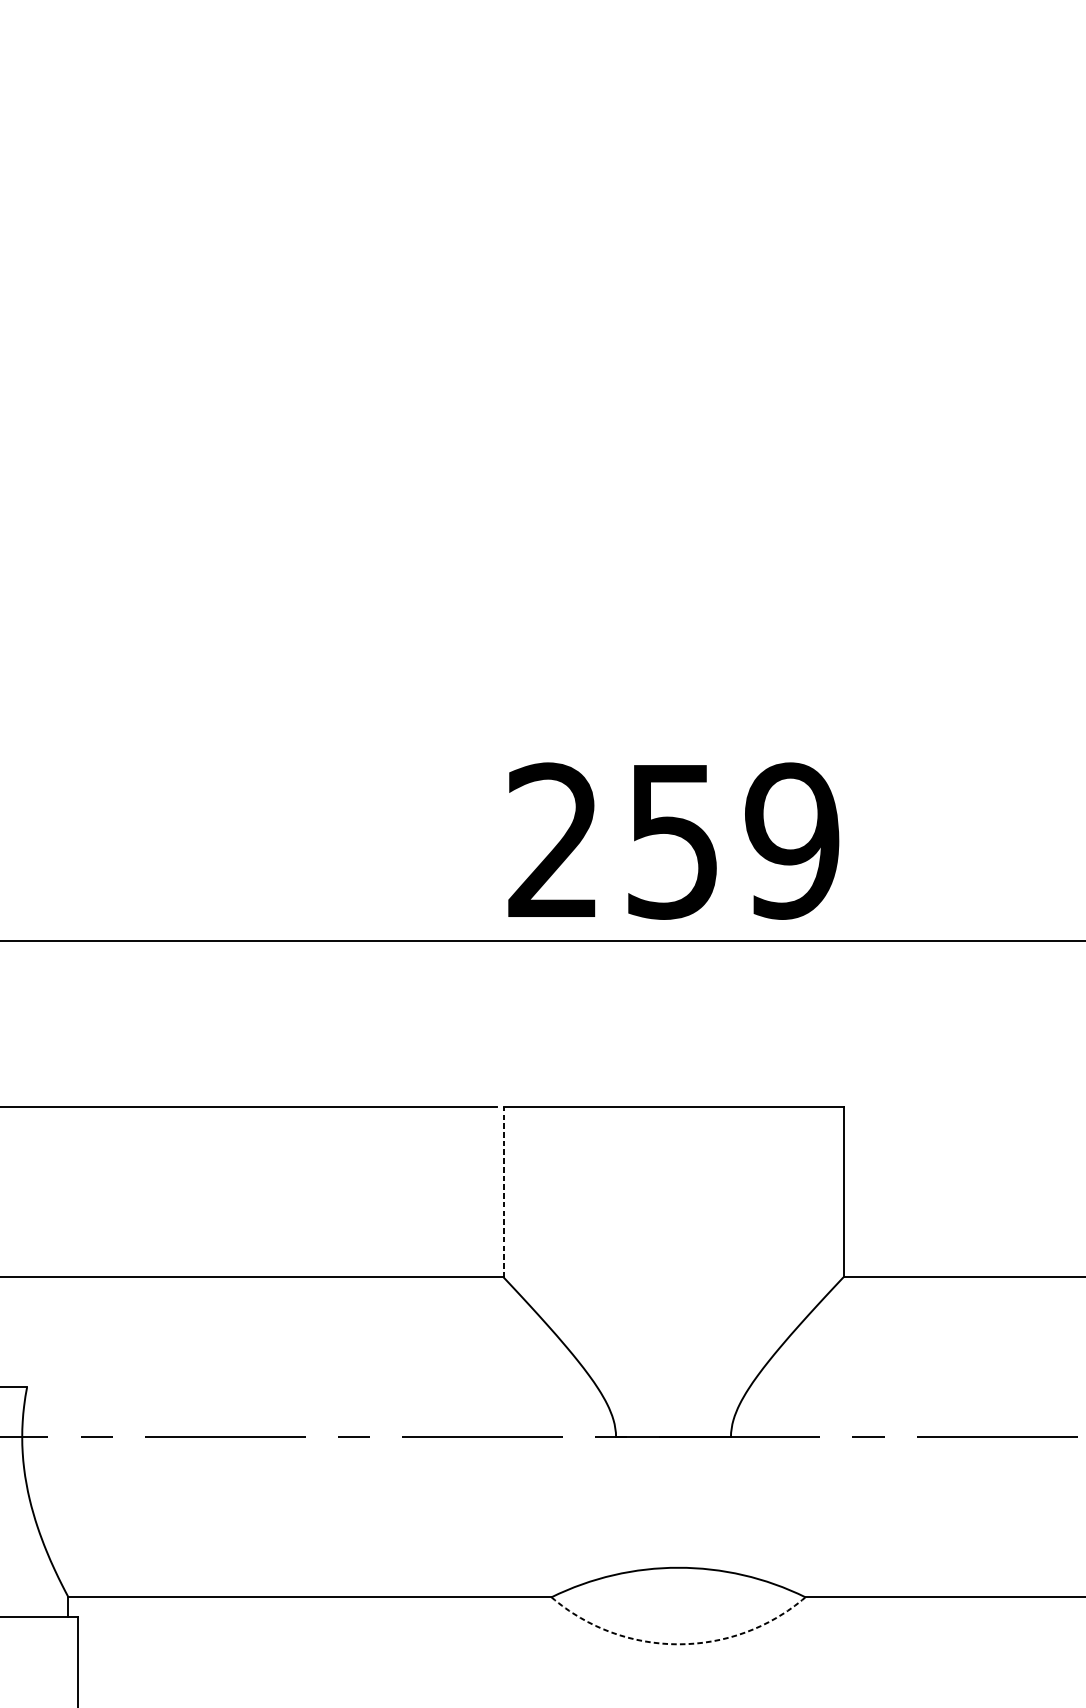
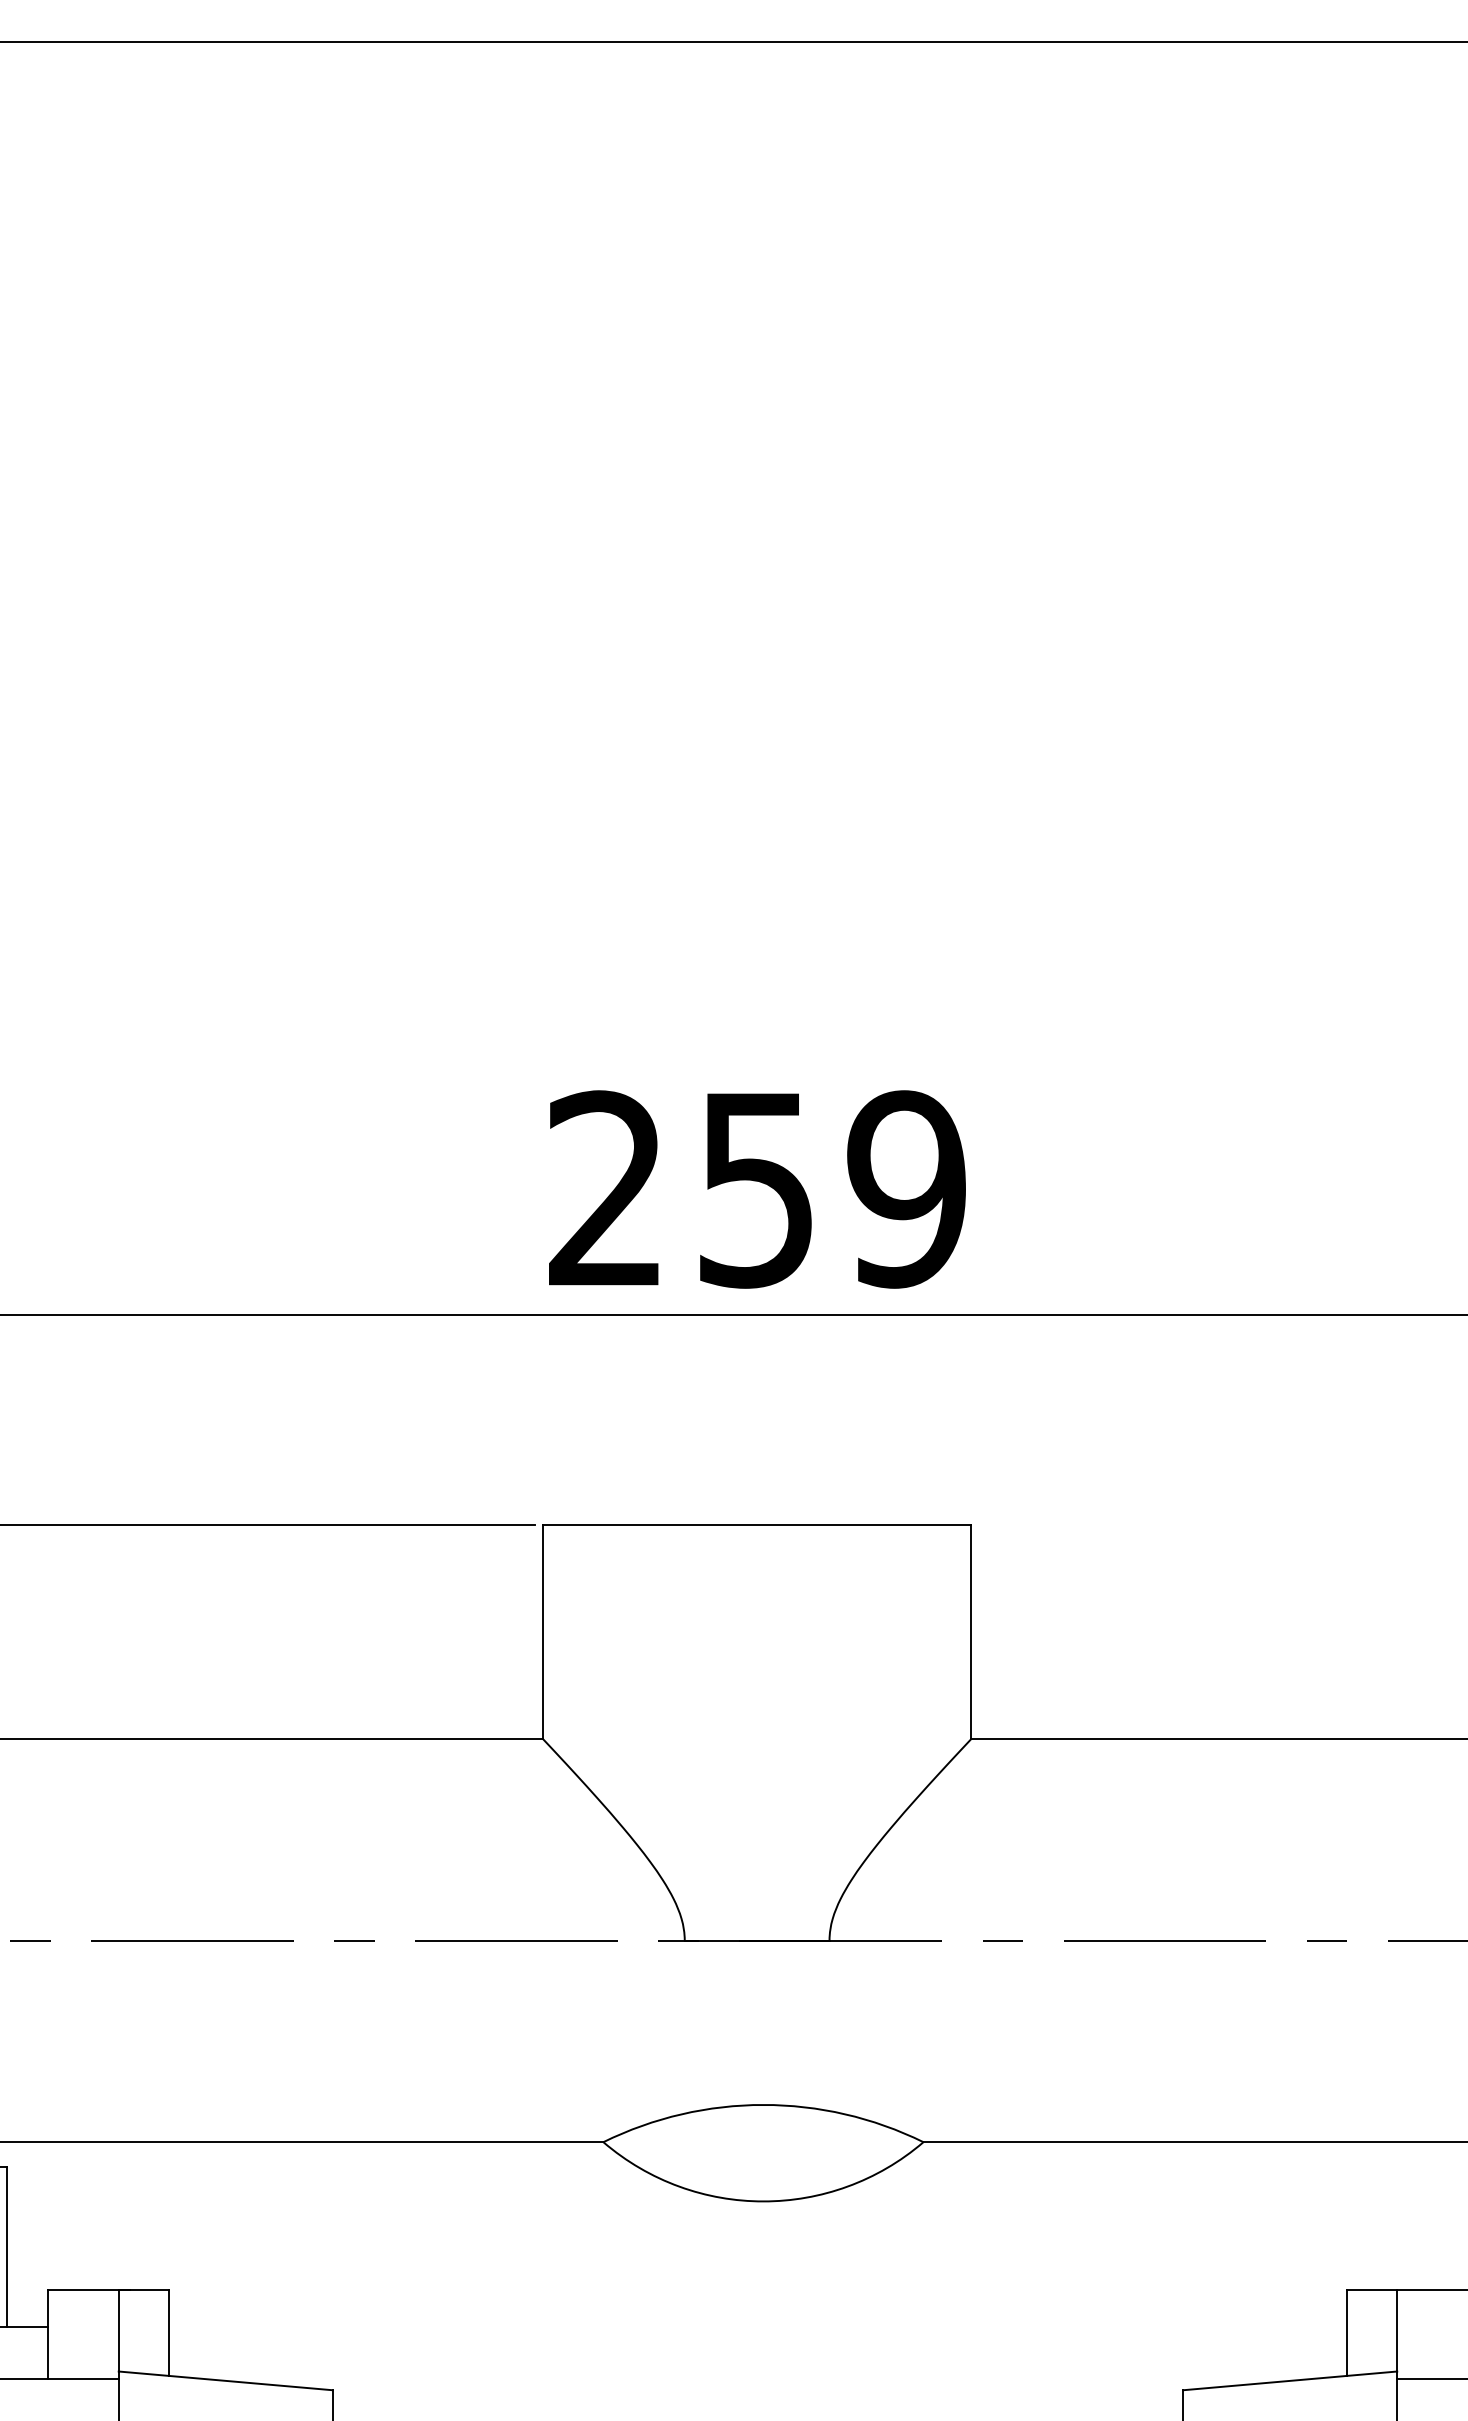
line: (503, 1191) -> (542, 1631), dashed -> solid
arc: (678, 1644) -> (763, 2201), dashed -> solid

